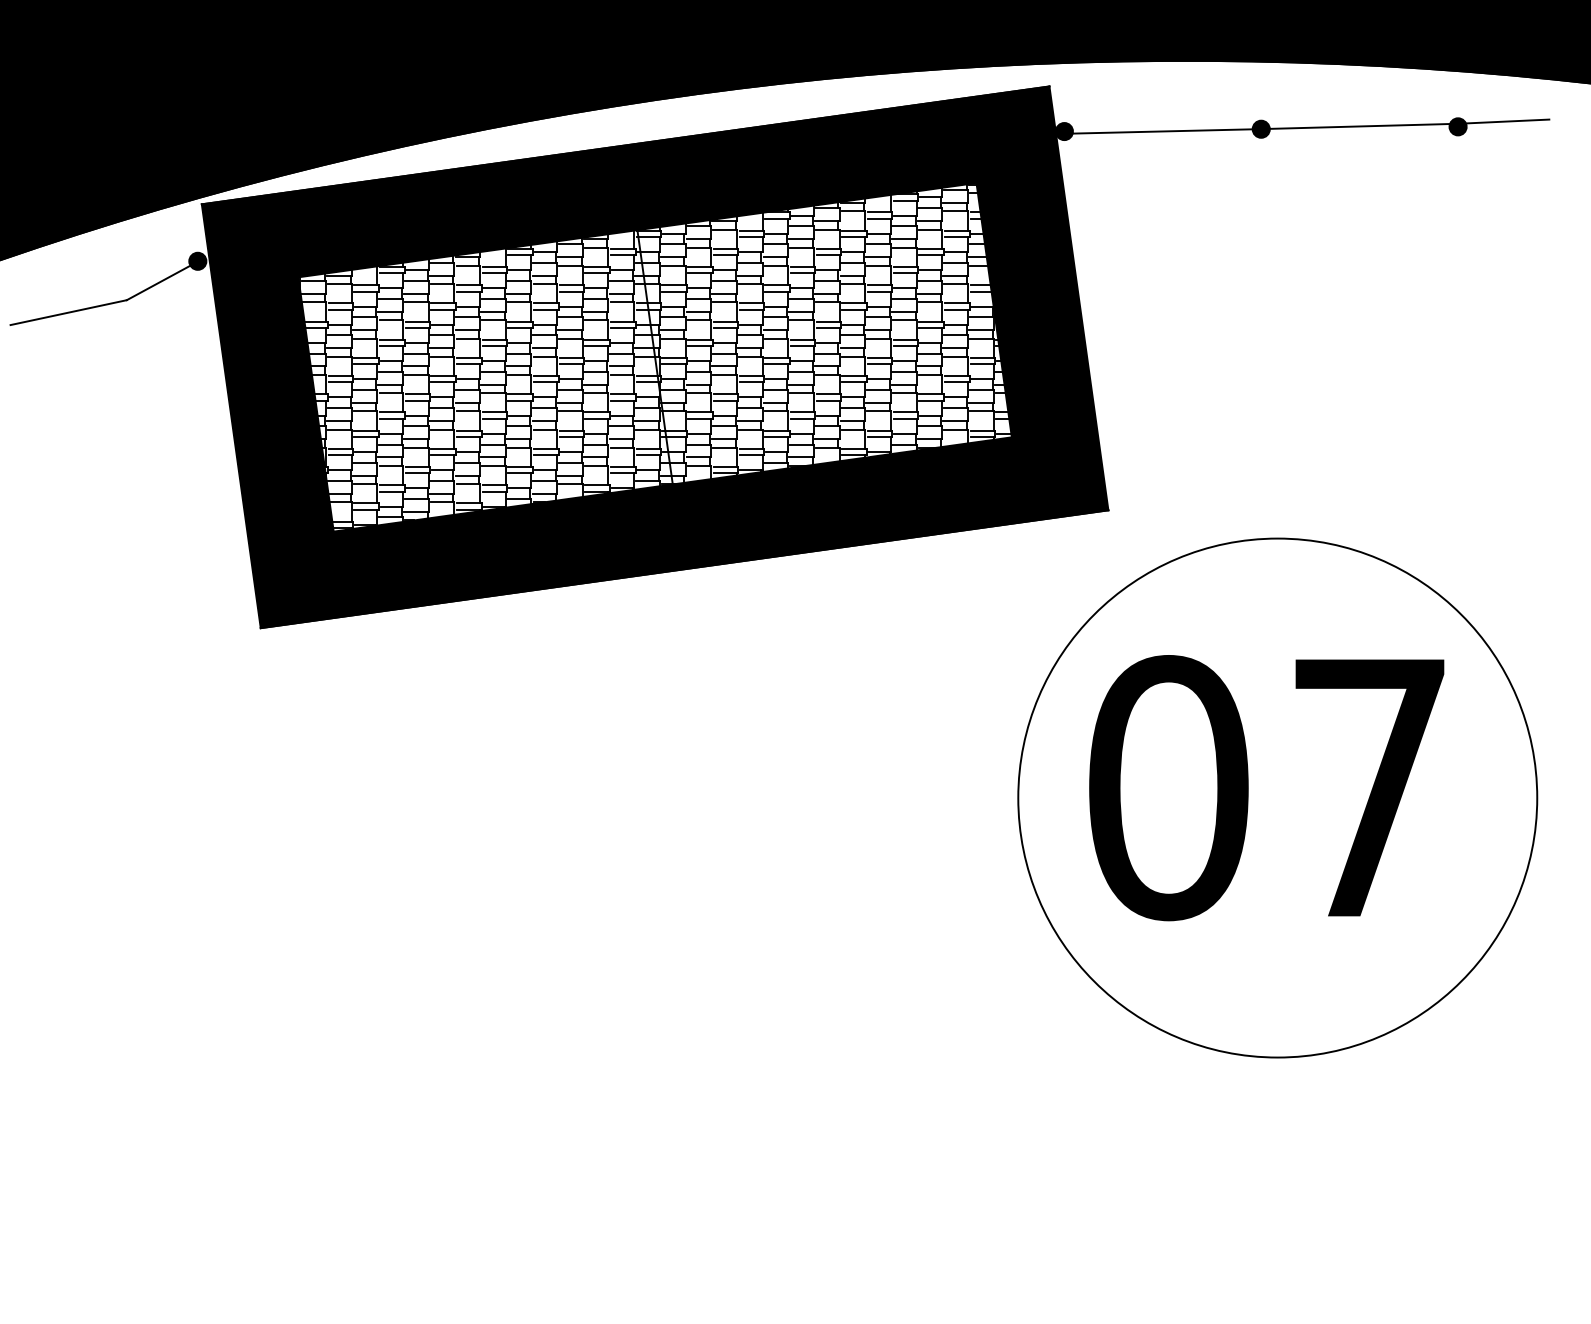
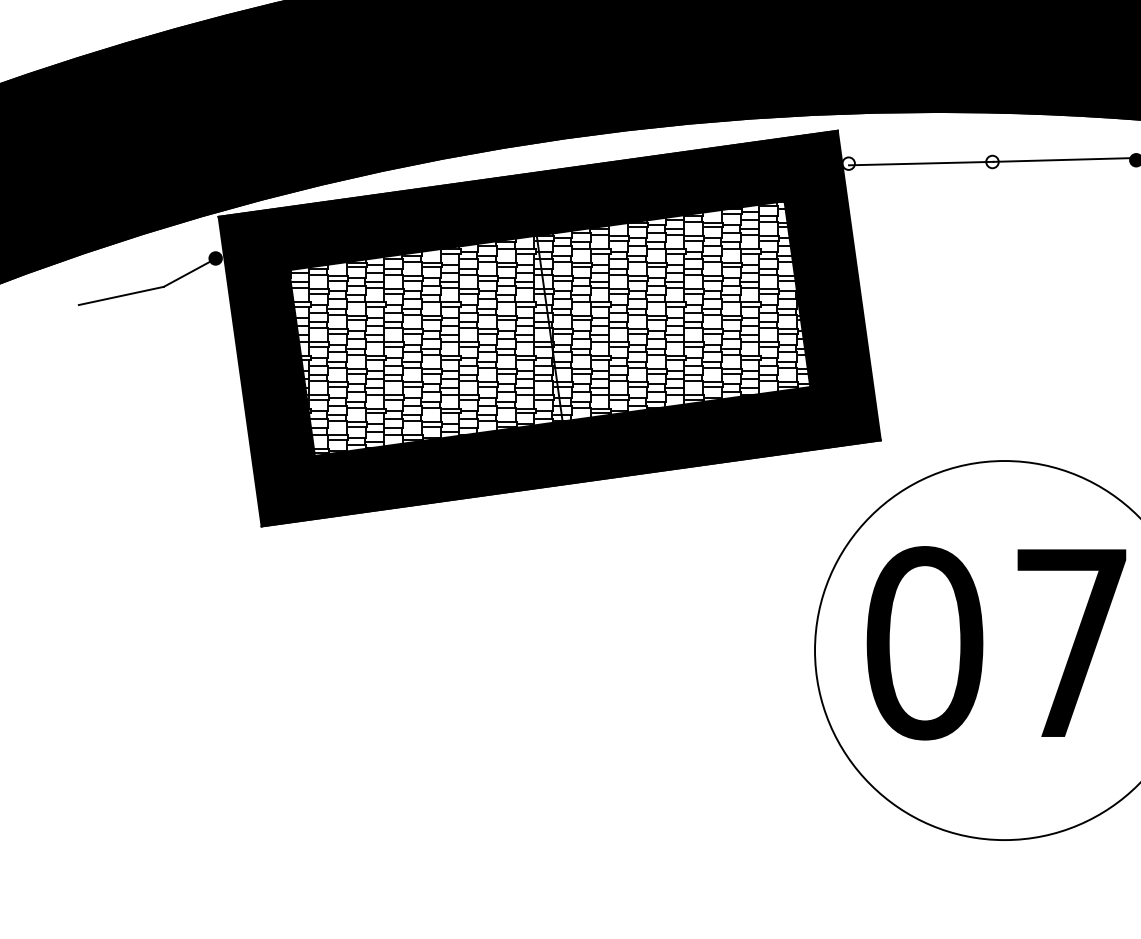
fill: (1260, 128) -> (991, 161), removed
fill: (1063, 131) -> (848, 163), removed

